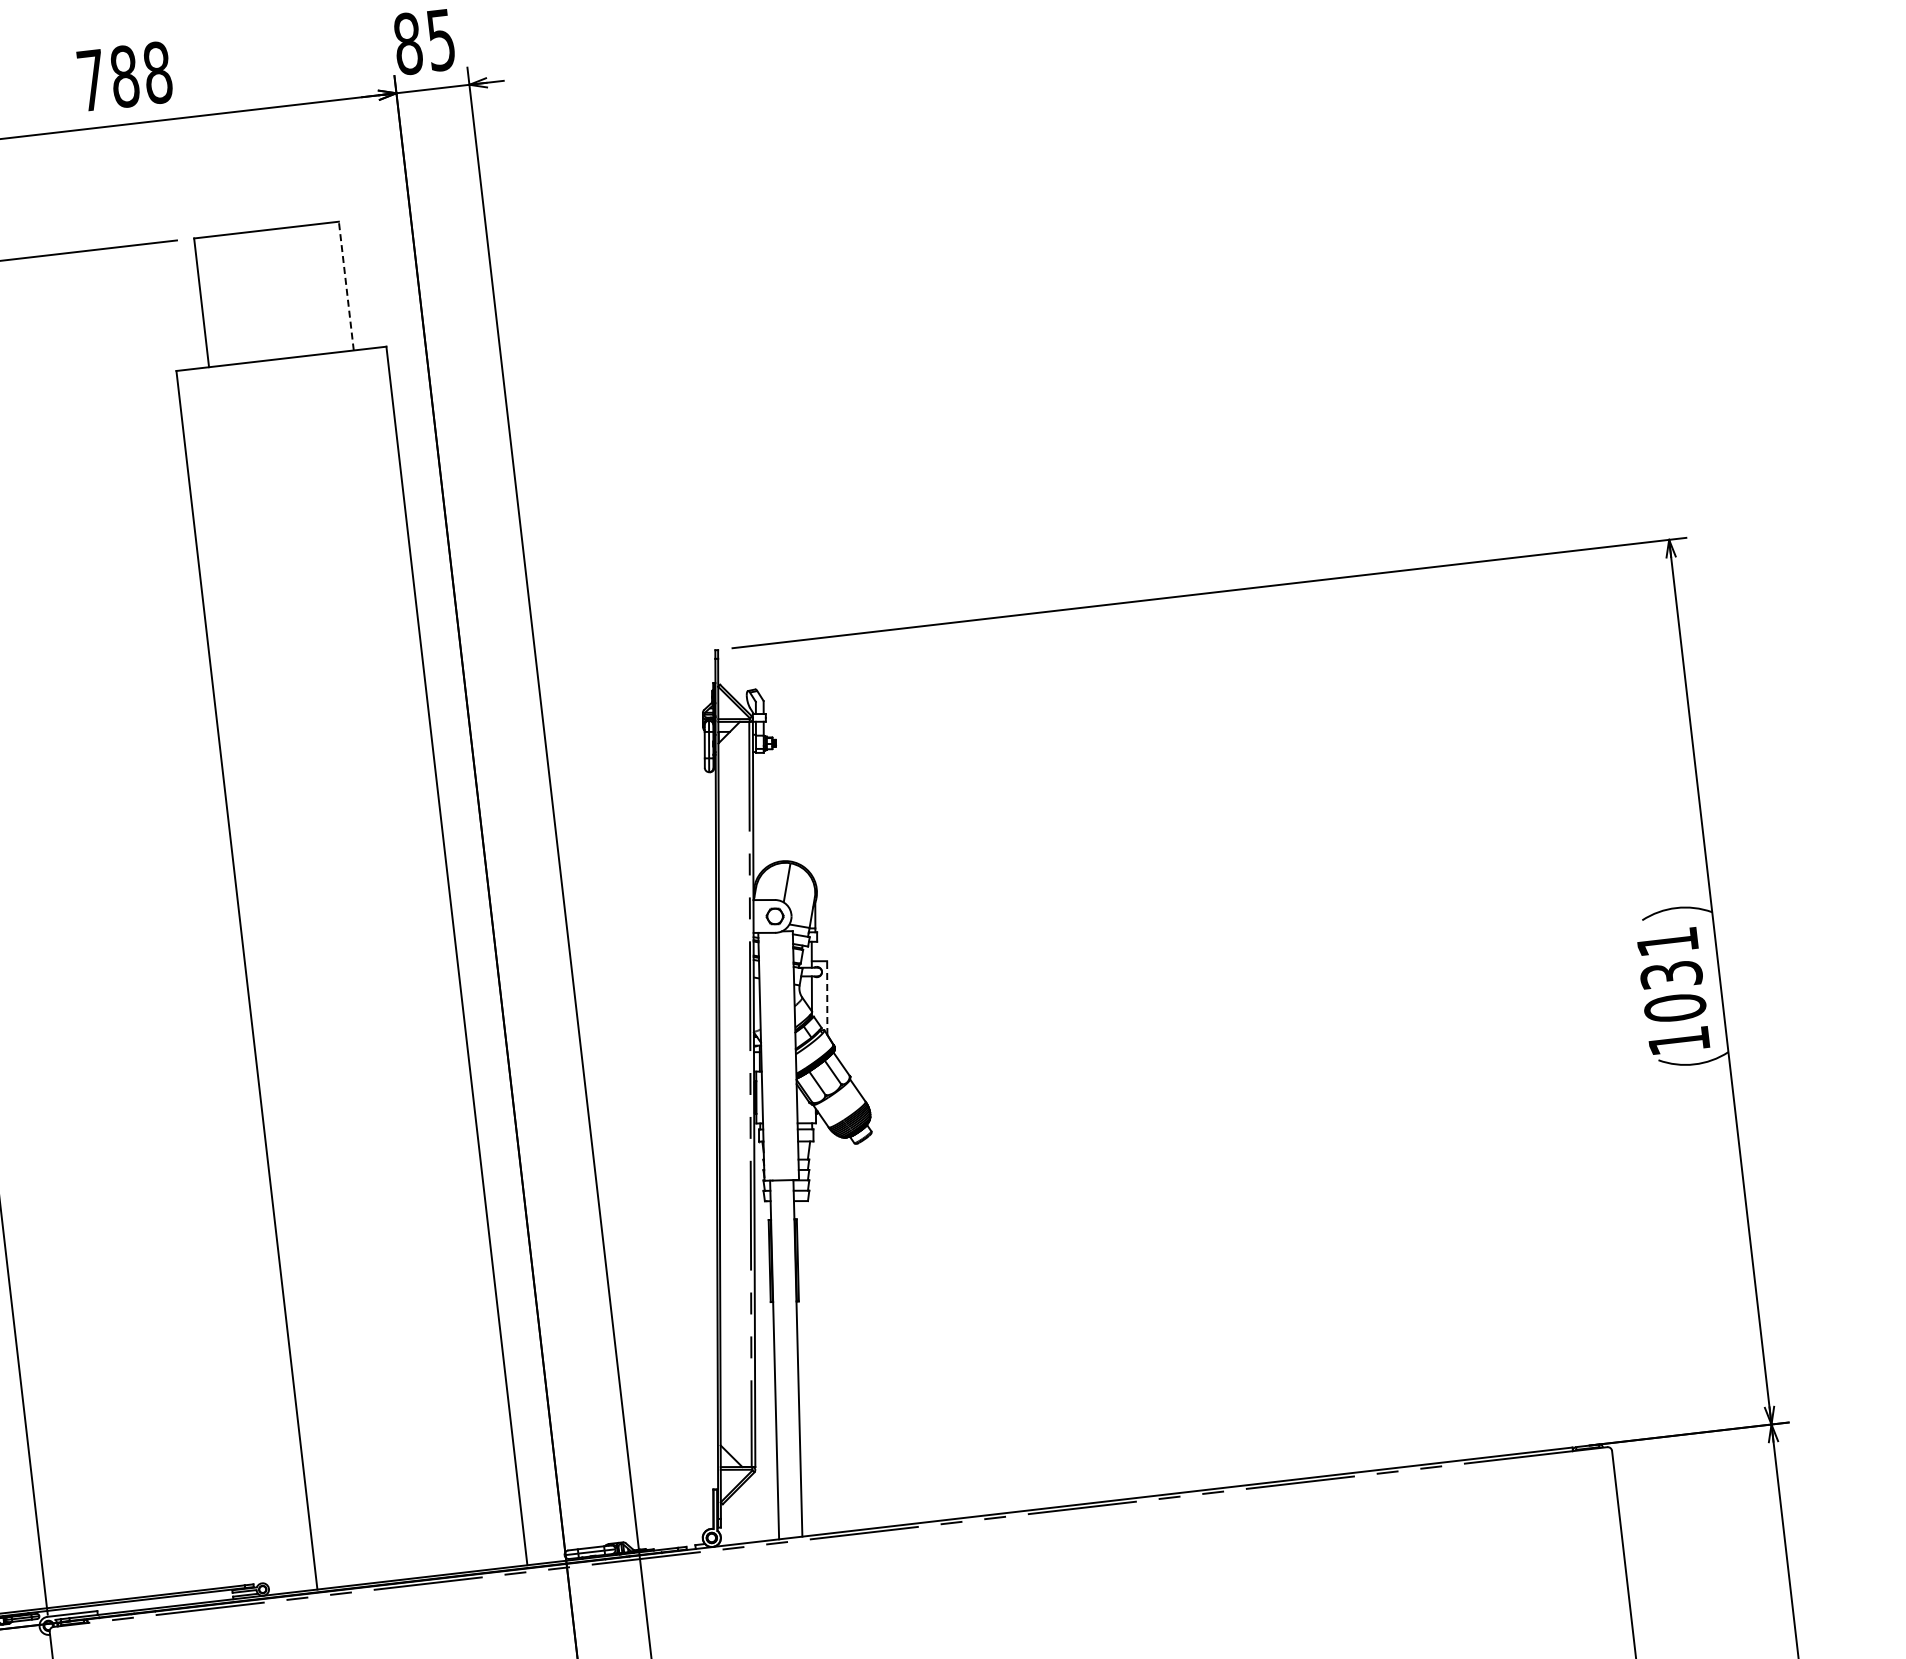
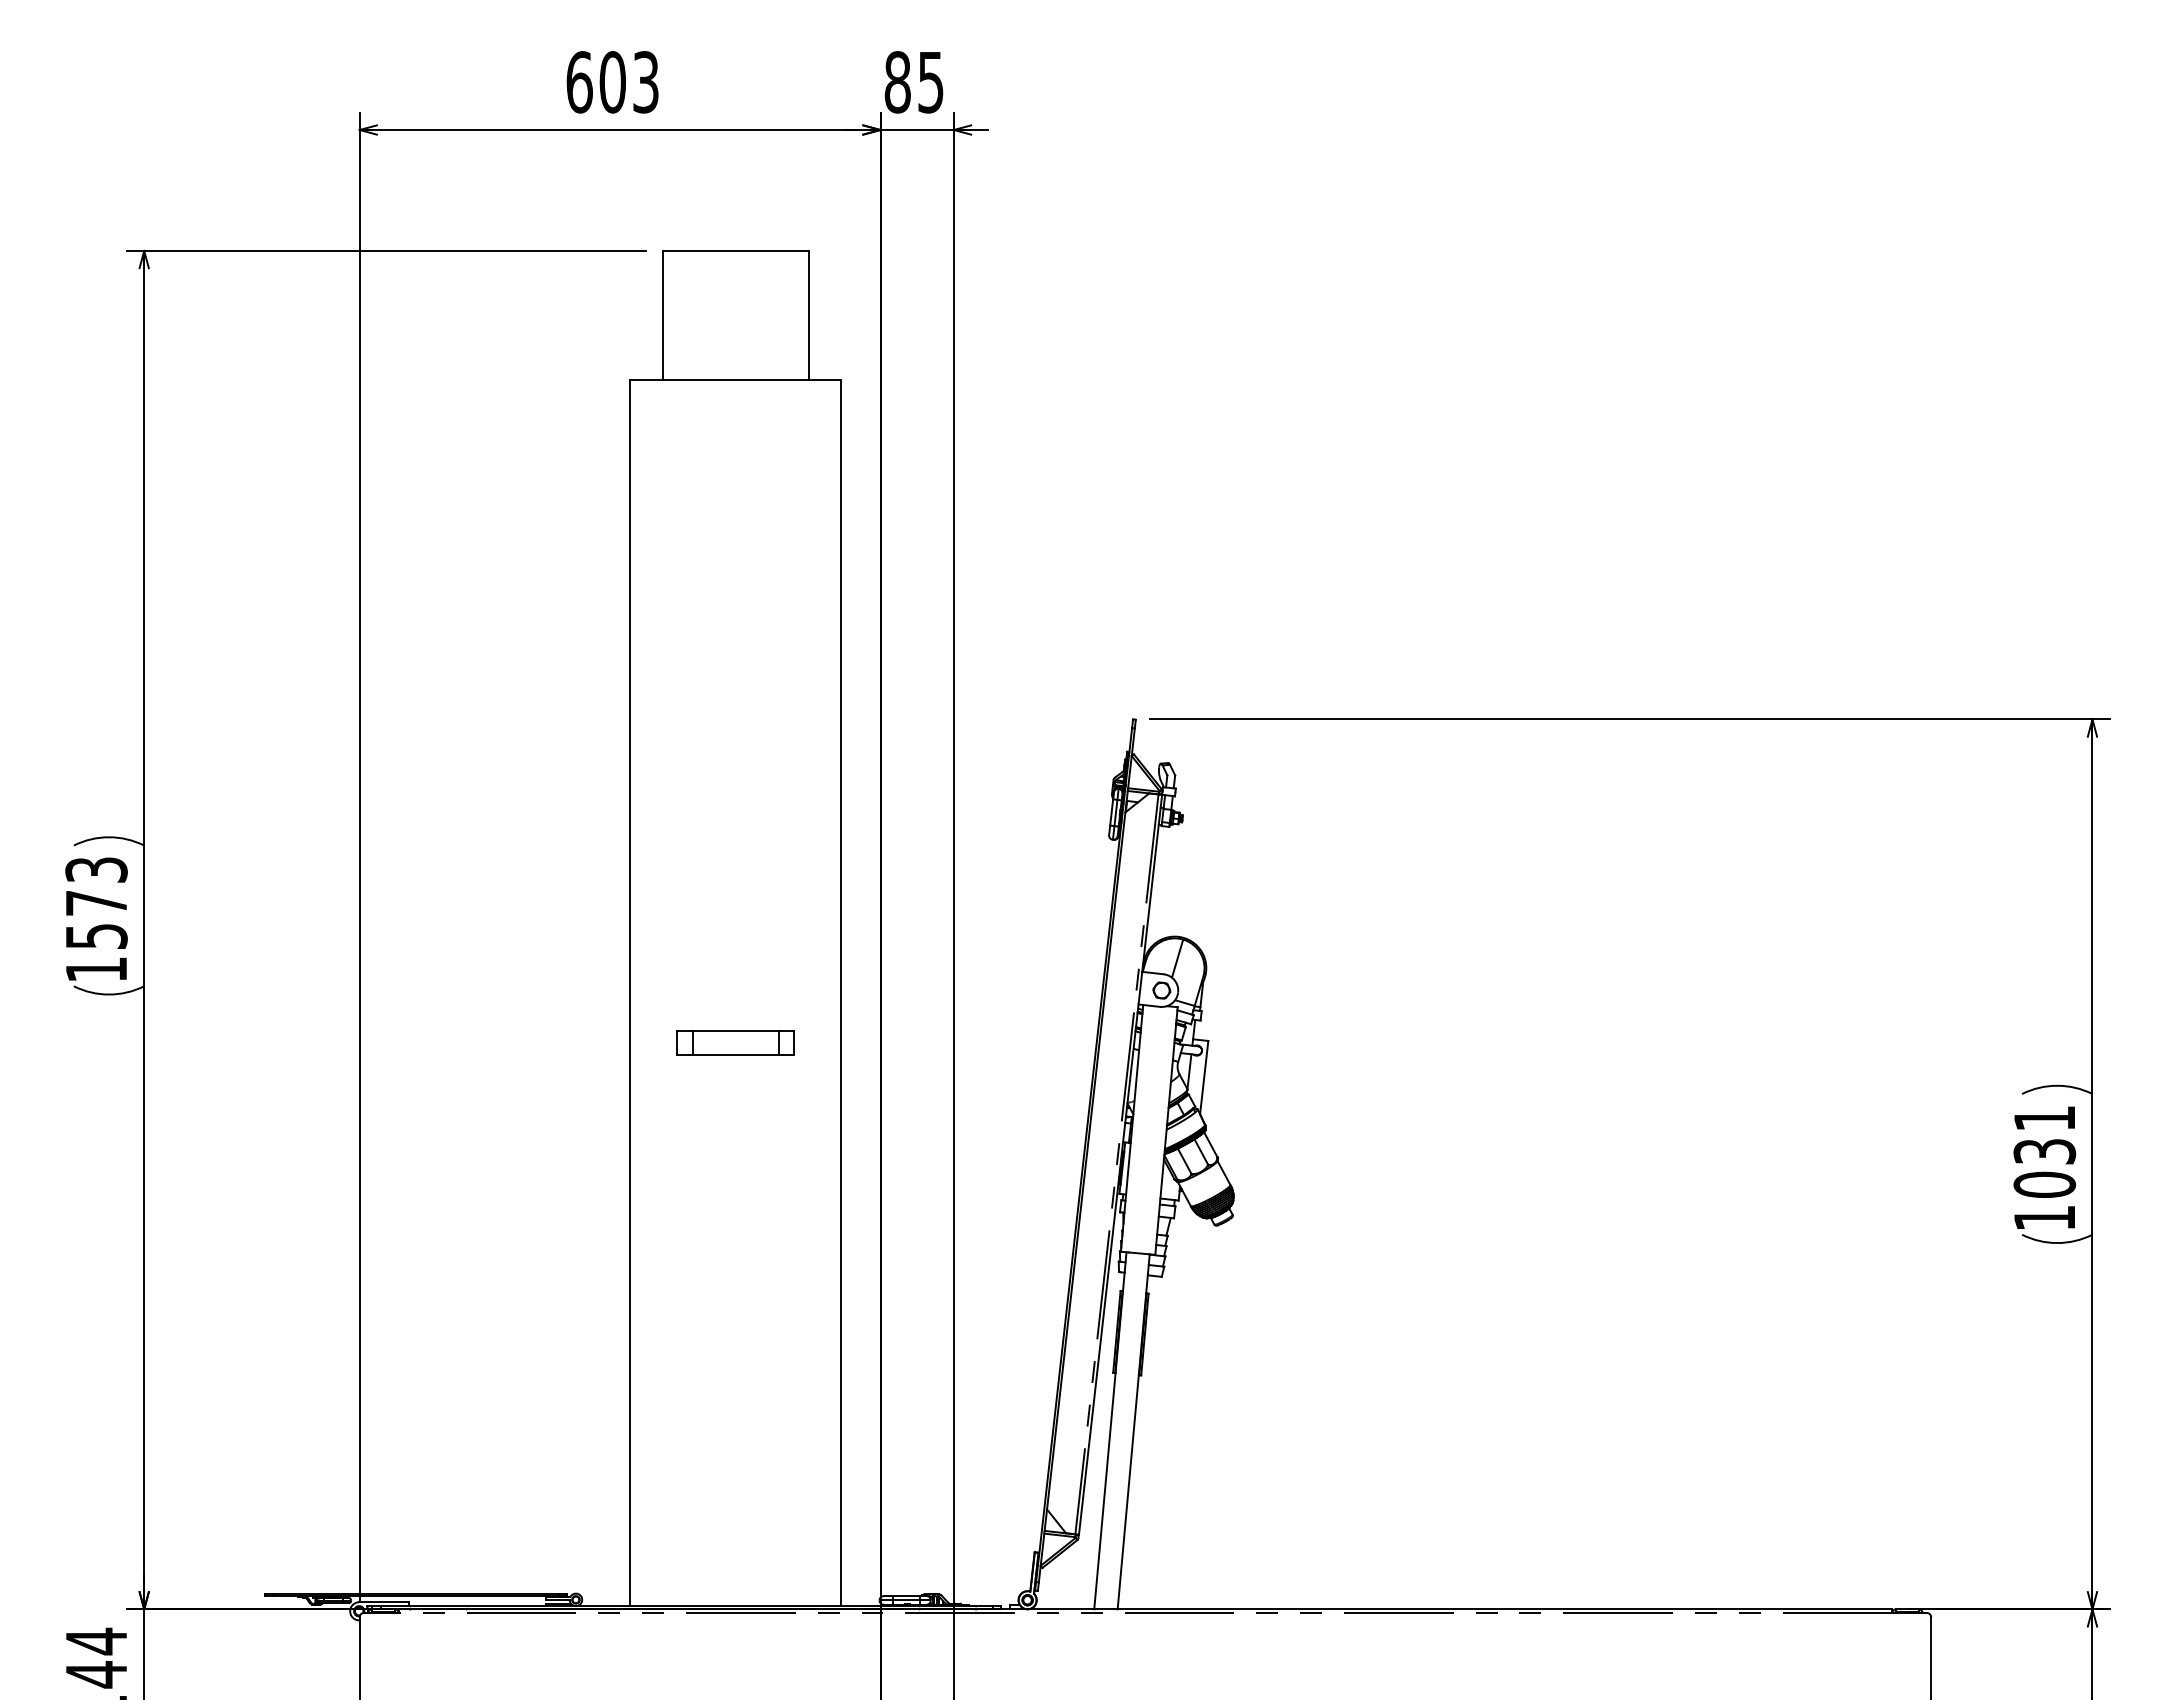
text: (124, 76) -> (612, 82), 788 -> 603
line: (346, 285) -> (808, 315), dashed -> solid
line: (827, 997) -> (1204, 1077), dashed -> solid
part: (357, 1017) -> (735, 1042), added

